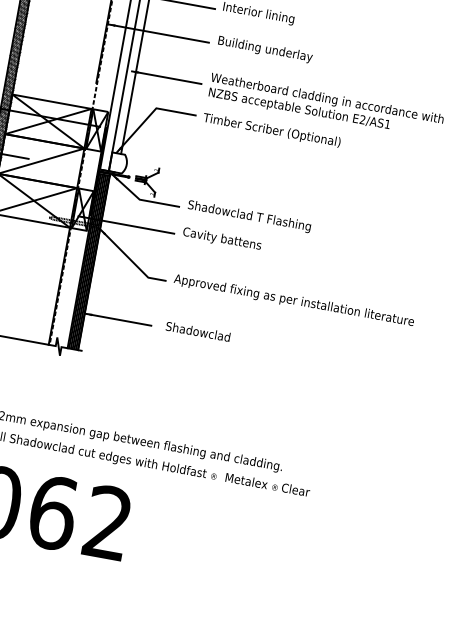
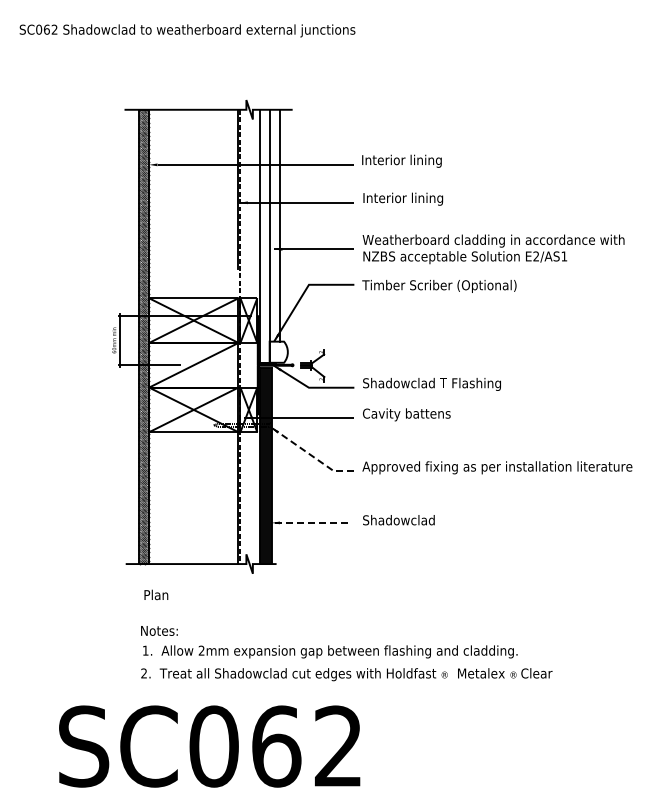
text: (265, 49) -> (416, 198), Building underlay -> Interior lining
line: (131, 260) -> (311, 455), solid -> dashed
line: (118, 319) -> (309, 522), solid -> dashed

